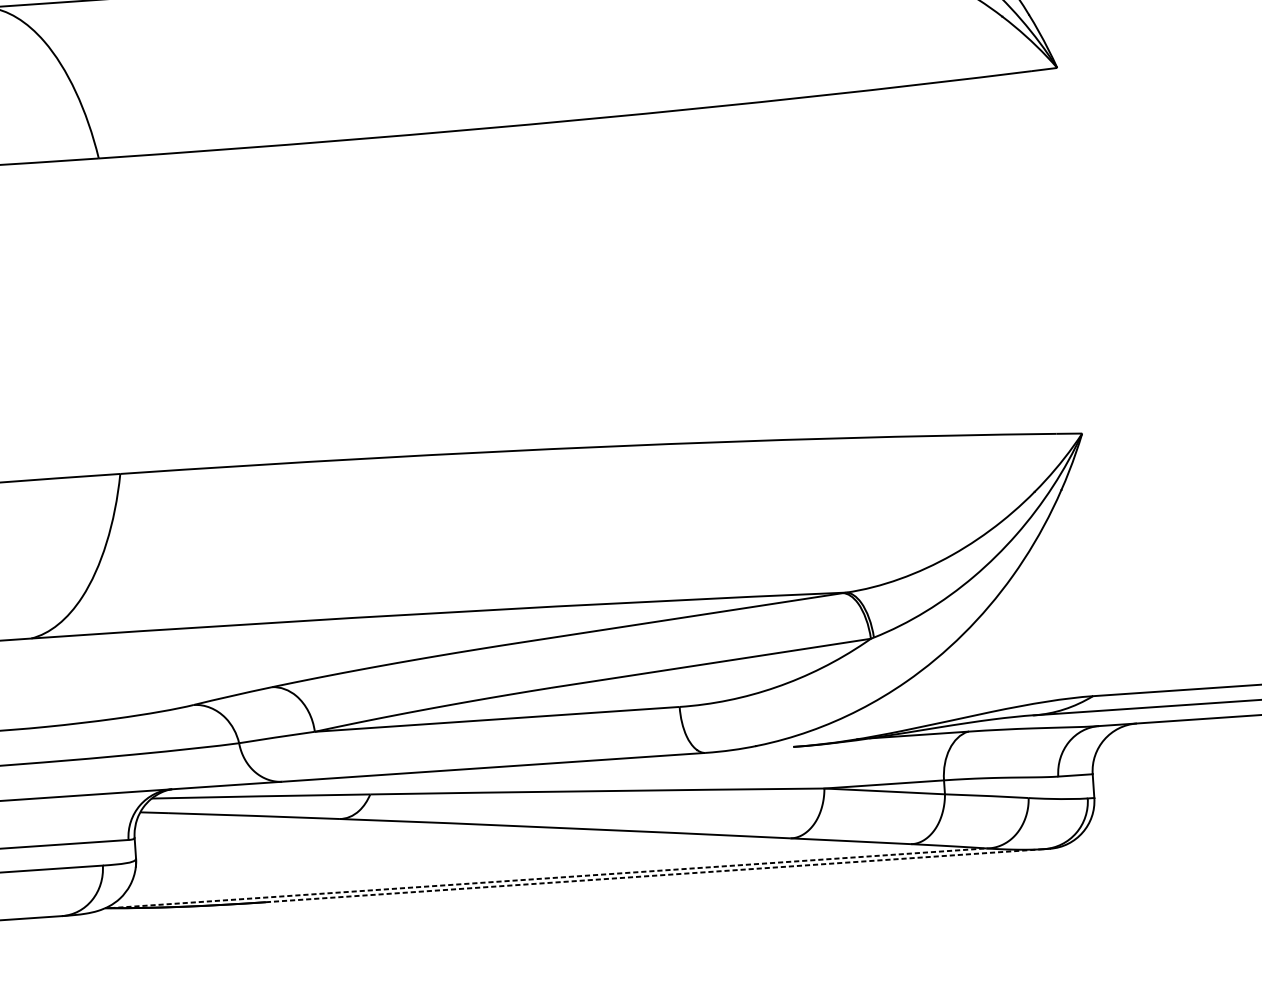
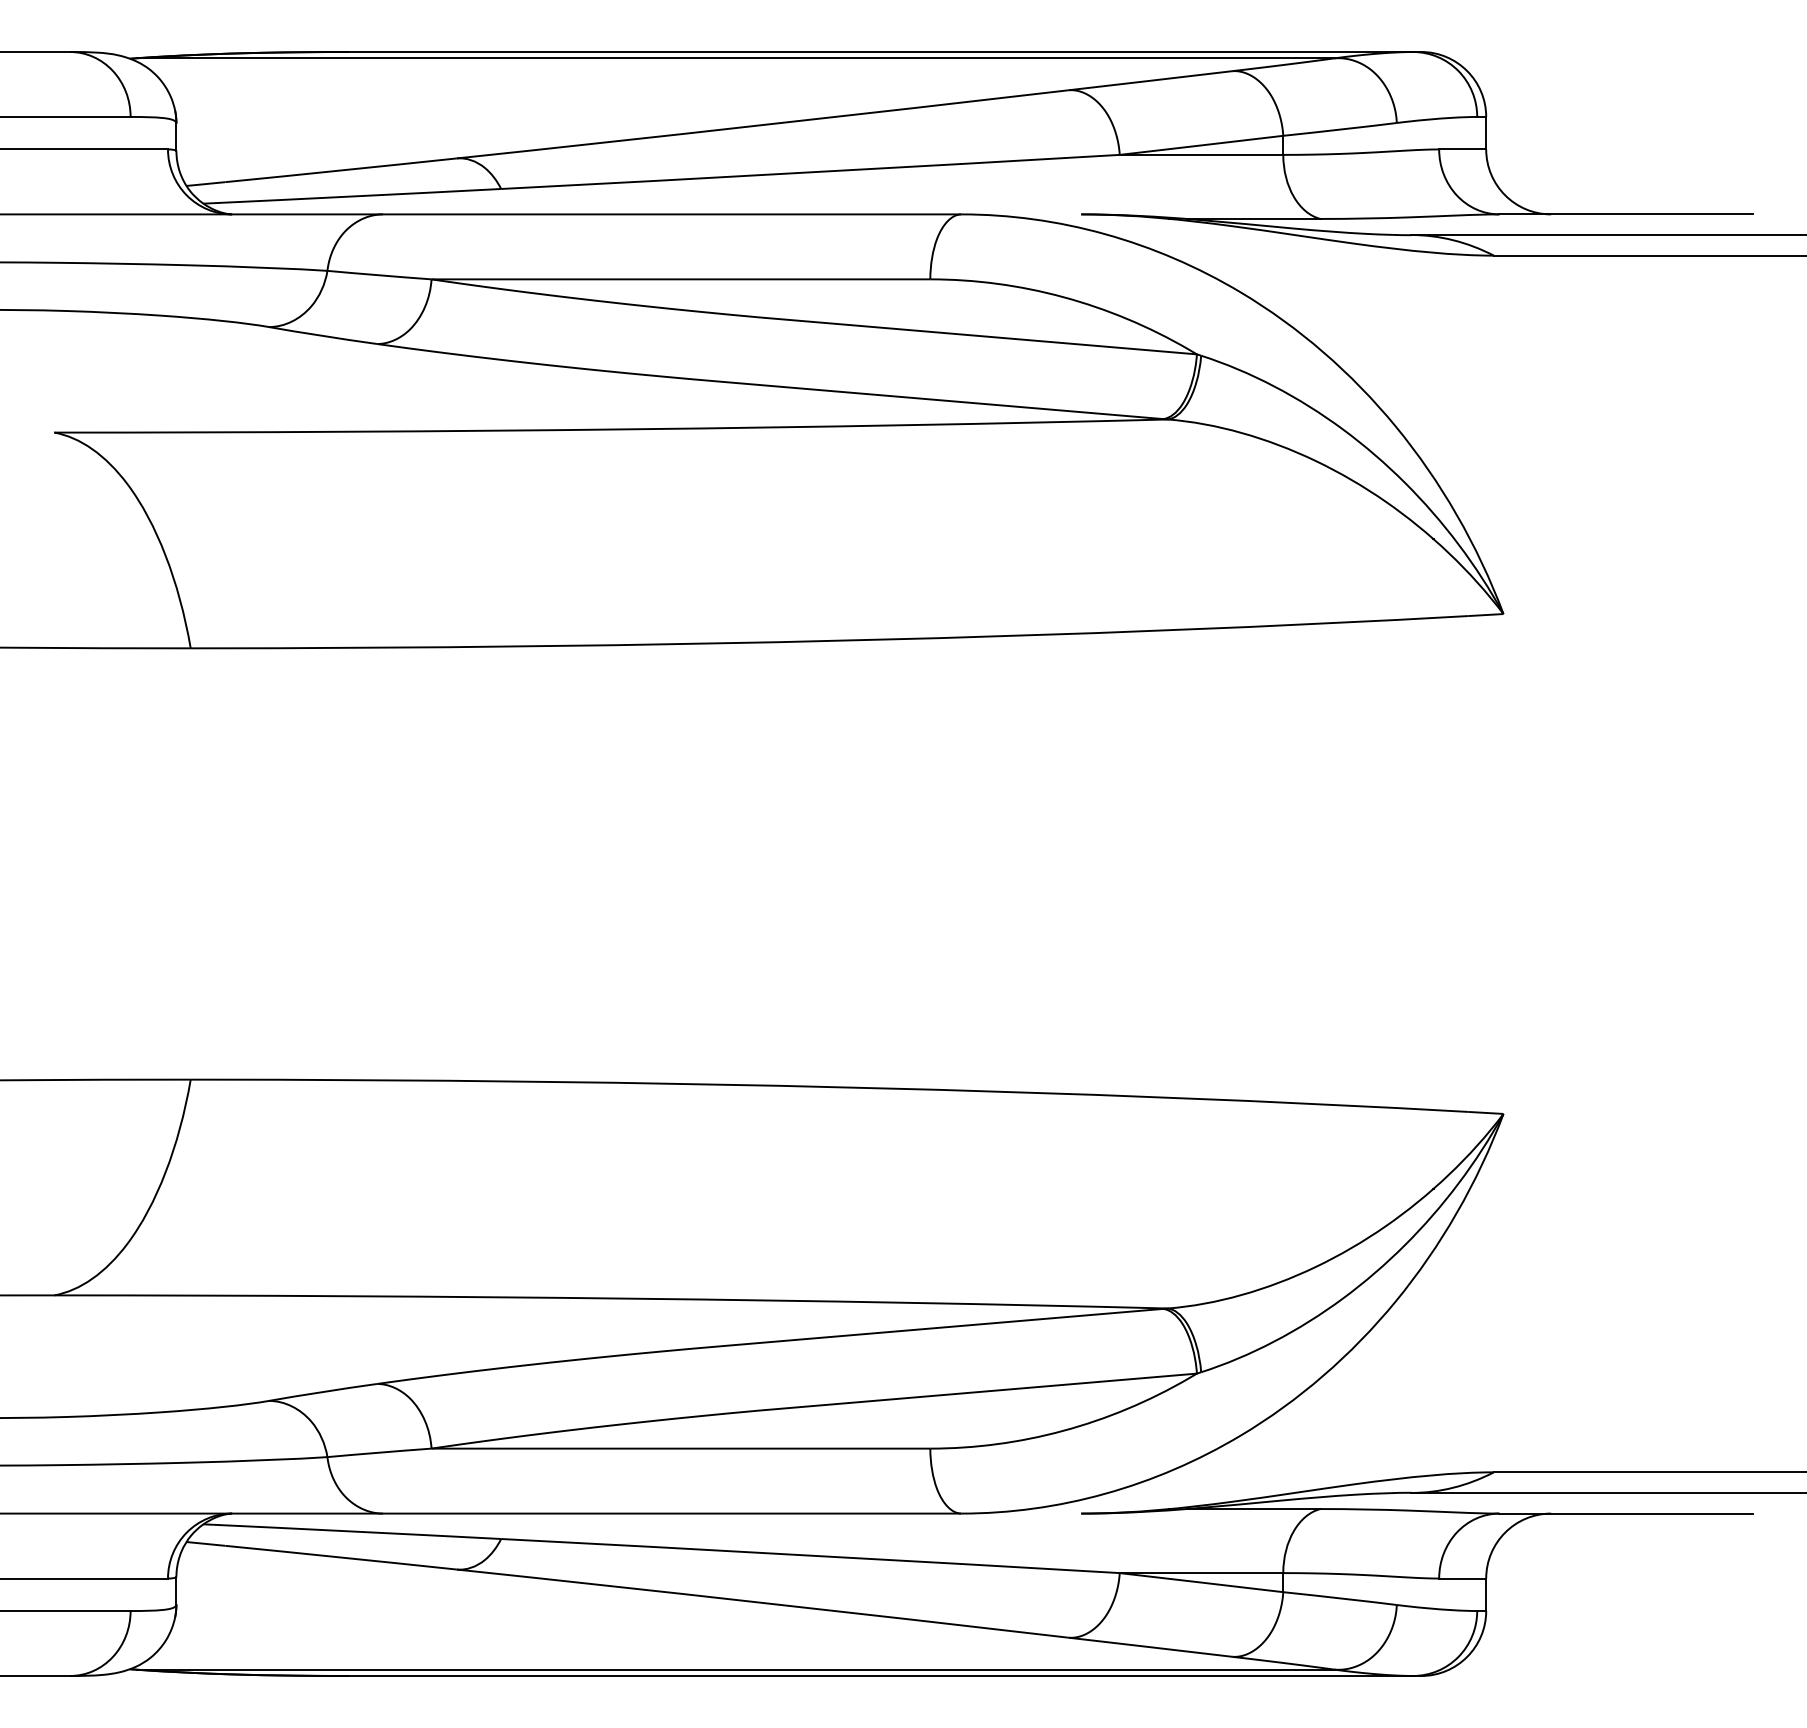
line: (655, 875) -> (881, 1675), dashed -> solid
line: (548, 878) -> (735, 1669), dashed -> solid

